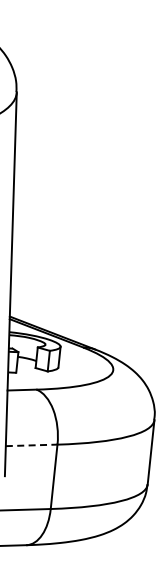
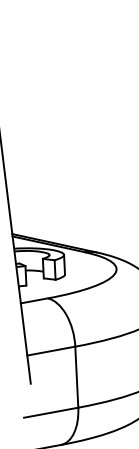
line: (31, 445) -> (51, 351), dashed -> solid

